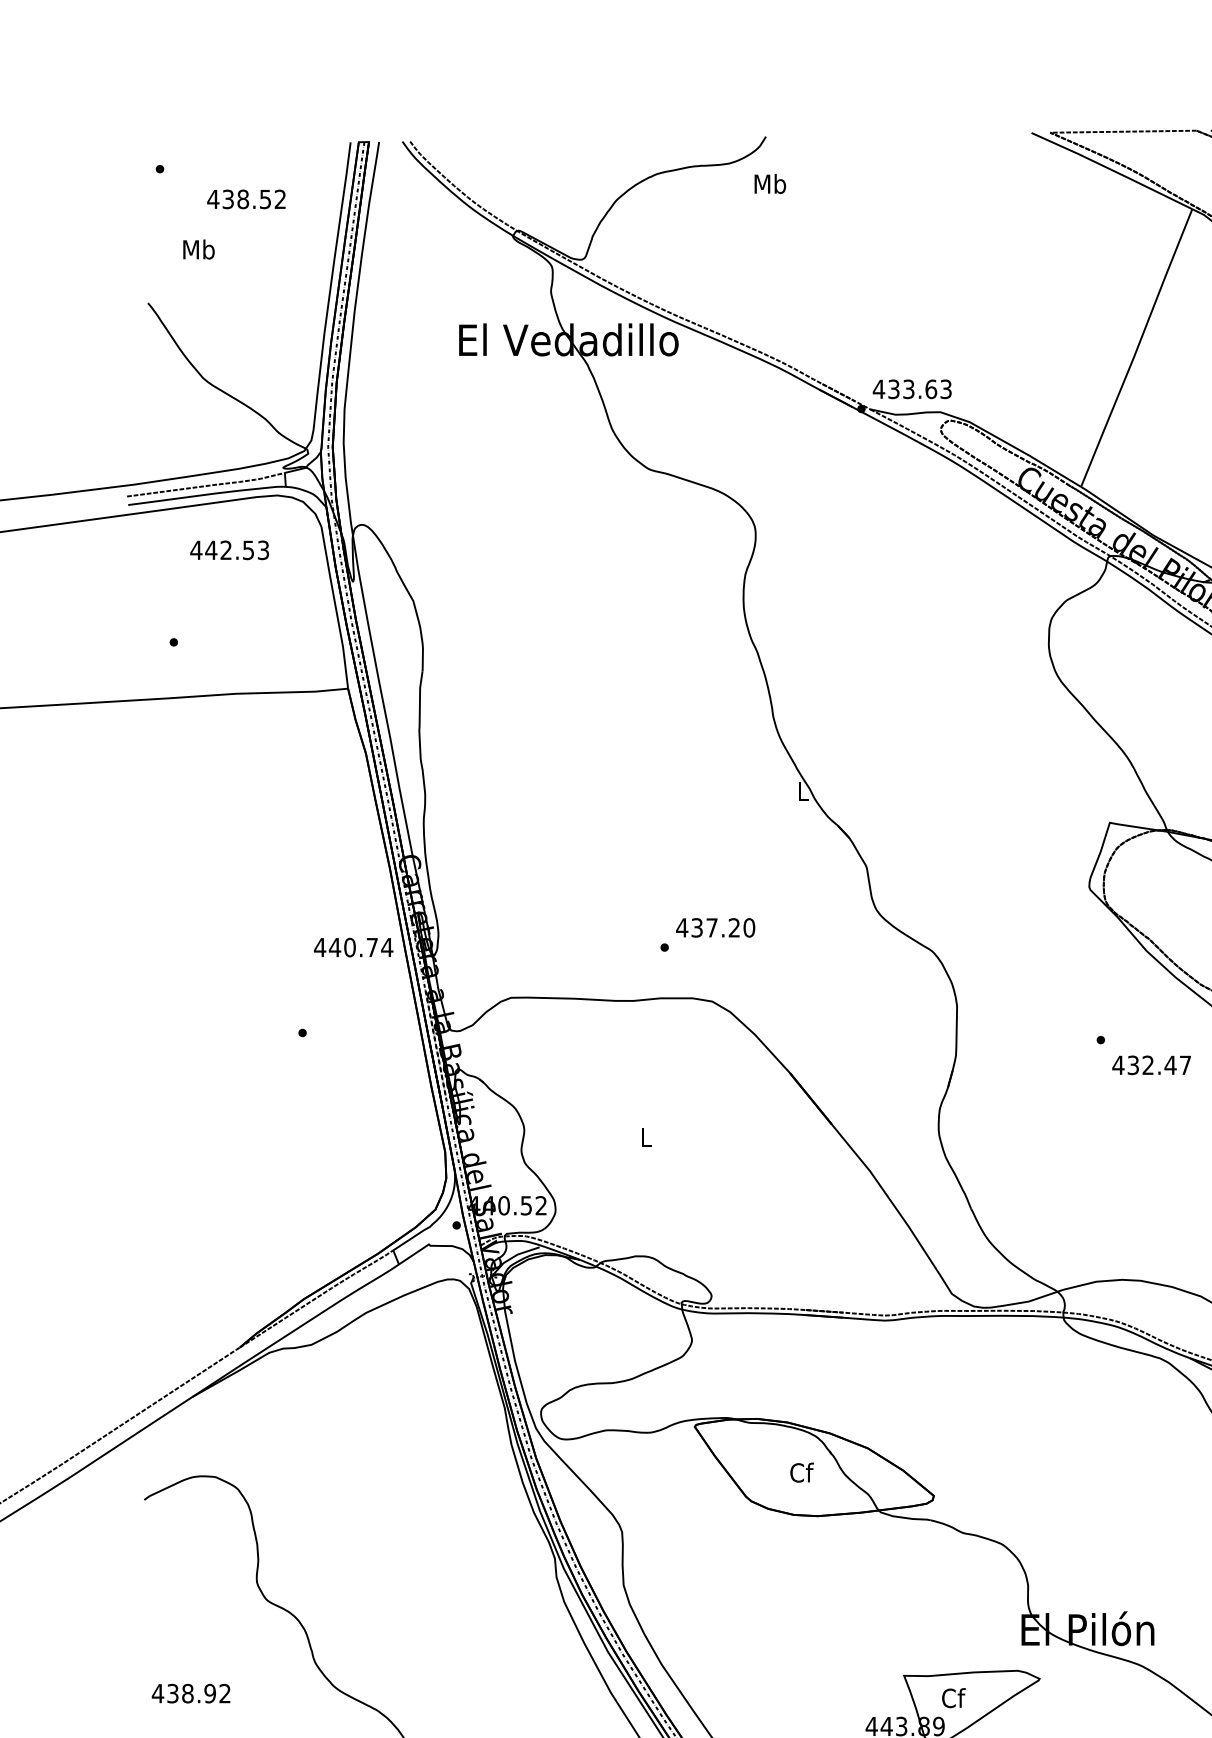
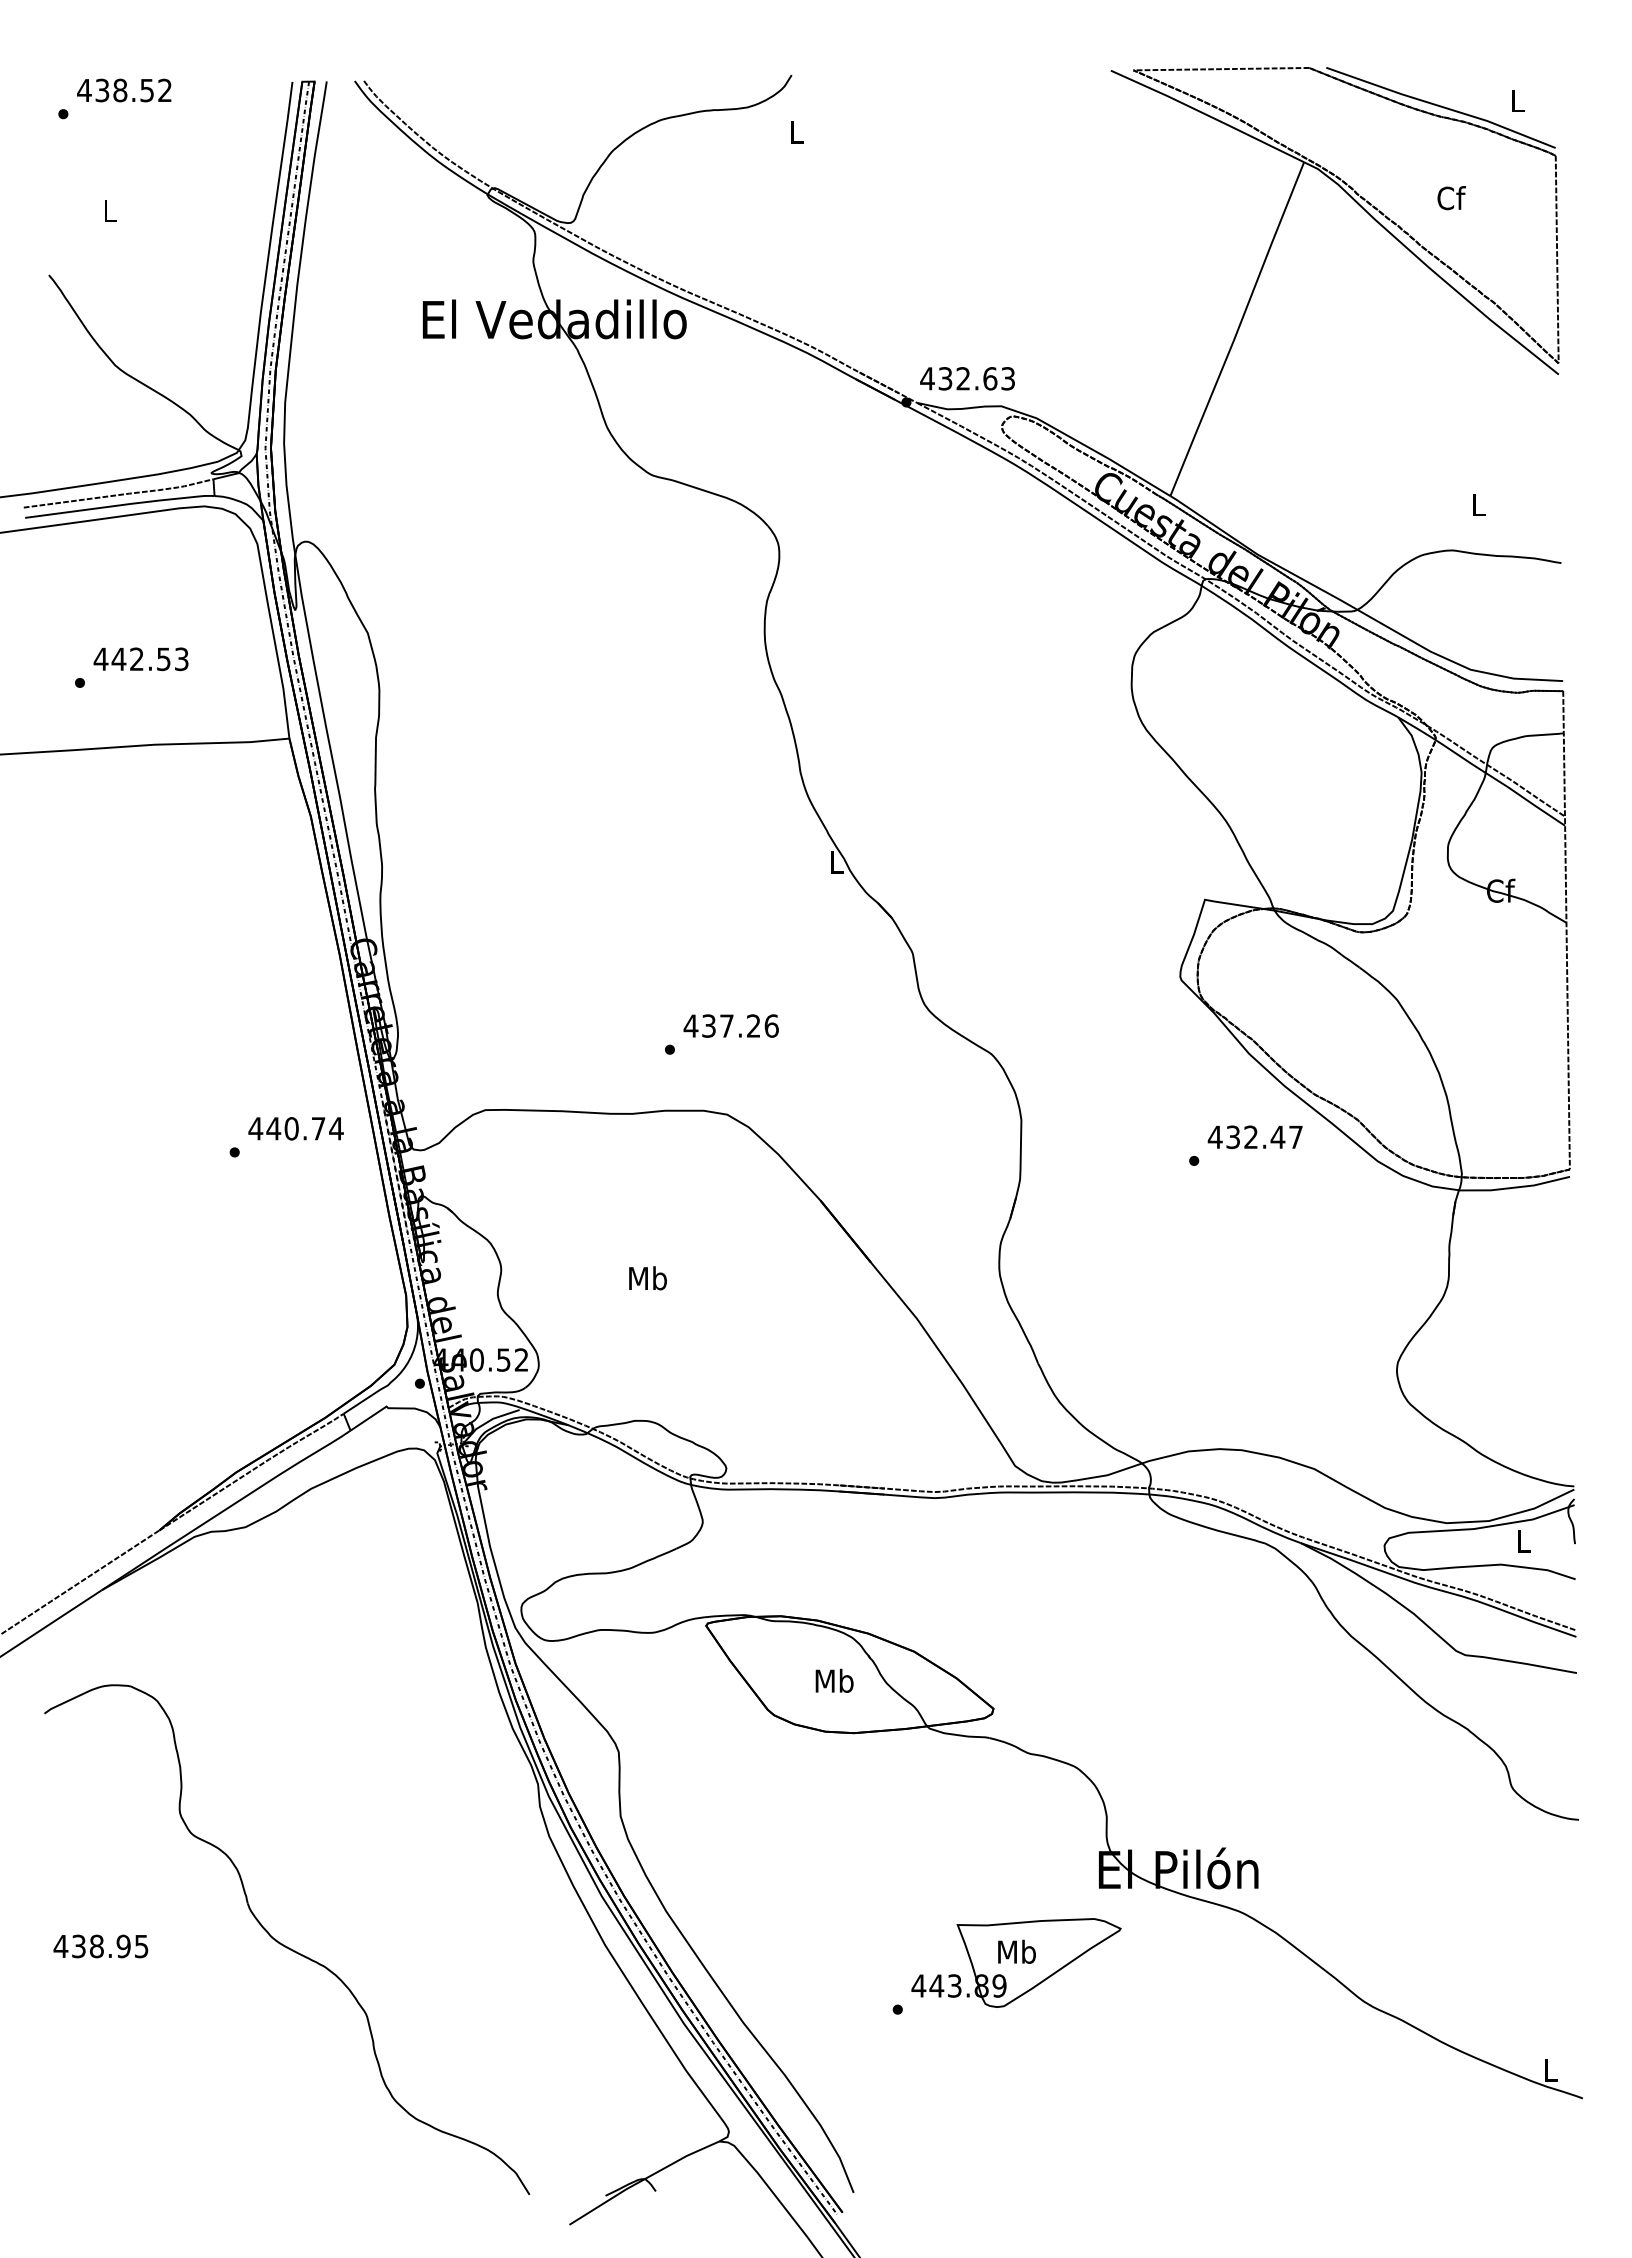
text: (769, 183) -> (796, 131), Mb -> L
text: (246, 199) -> (124, 90), moved
text: (199, 249) -> (110, 210), Mb -> L
text: (908, 389) -> (963, 378), 433.63 -> 432.63
text: (229, 550) -> (140, 659), moved
text: (749, 927) -> (771, 1025), 437.20 -> 437.26
text: (353, 947) -> (295, 1128), moved
text: (1151, 1065) -> (1254, 1137), moved
text: (646, 1137) -> (647, 1278), L -> Mb
text: (801, 1472) -> (834, 1680), Cf -> Mb
text: (225, 1693) -> (141, 1946), 438.92 -> 438.95
text: (953, 1697) -> (1016, 1951), Cf -> Mb

